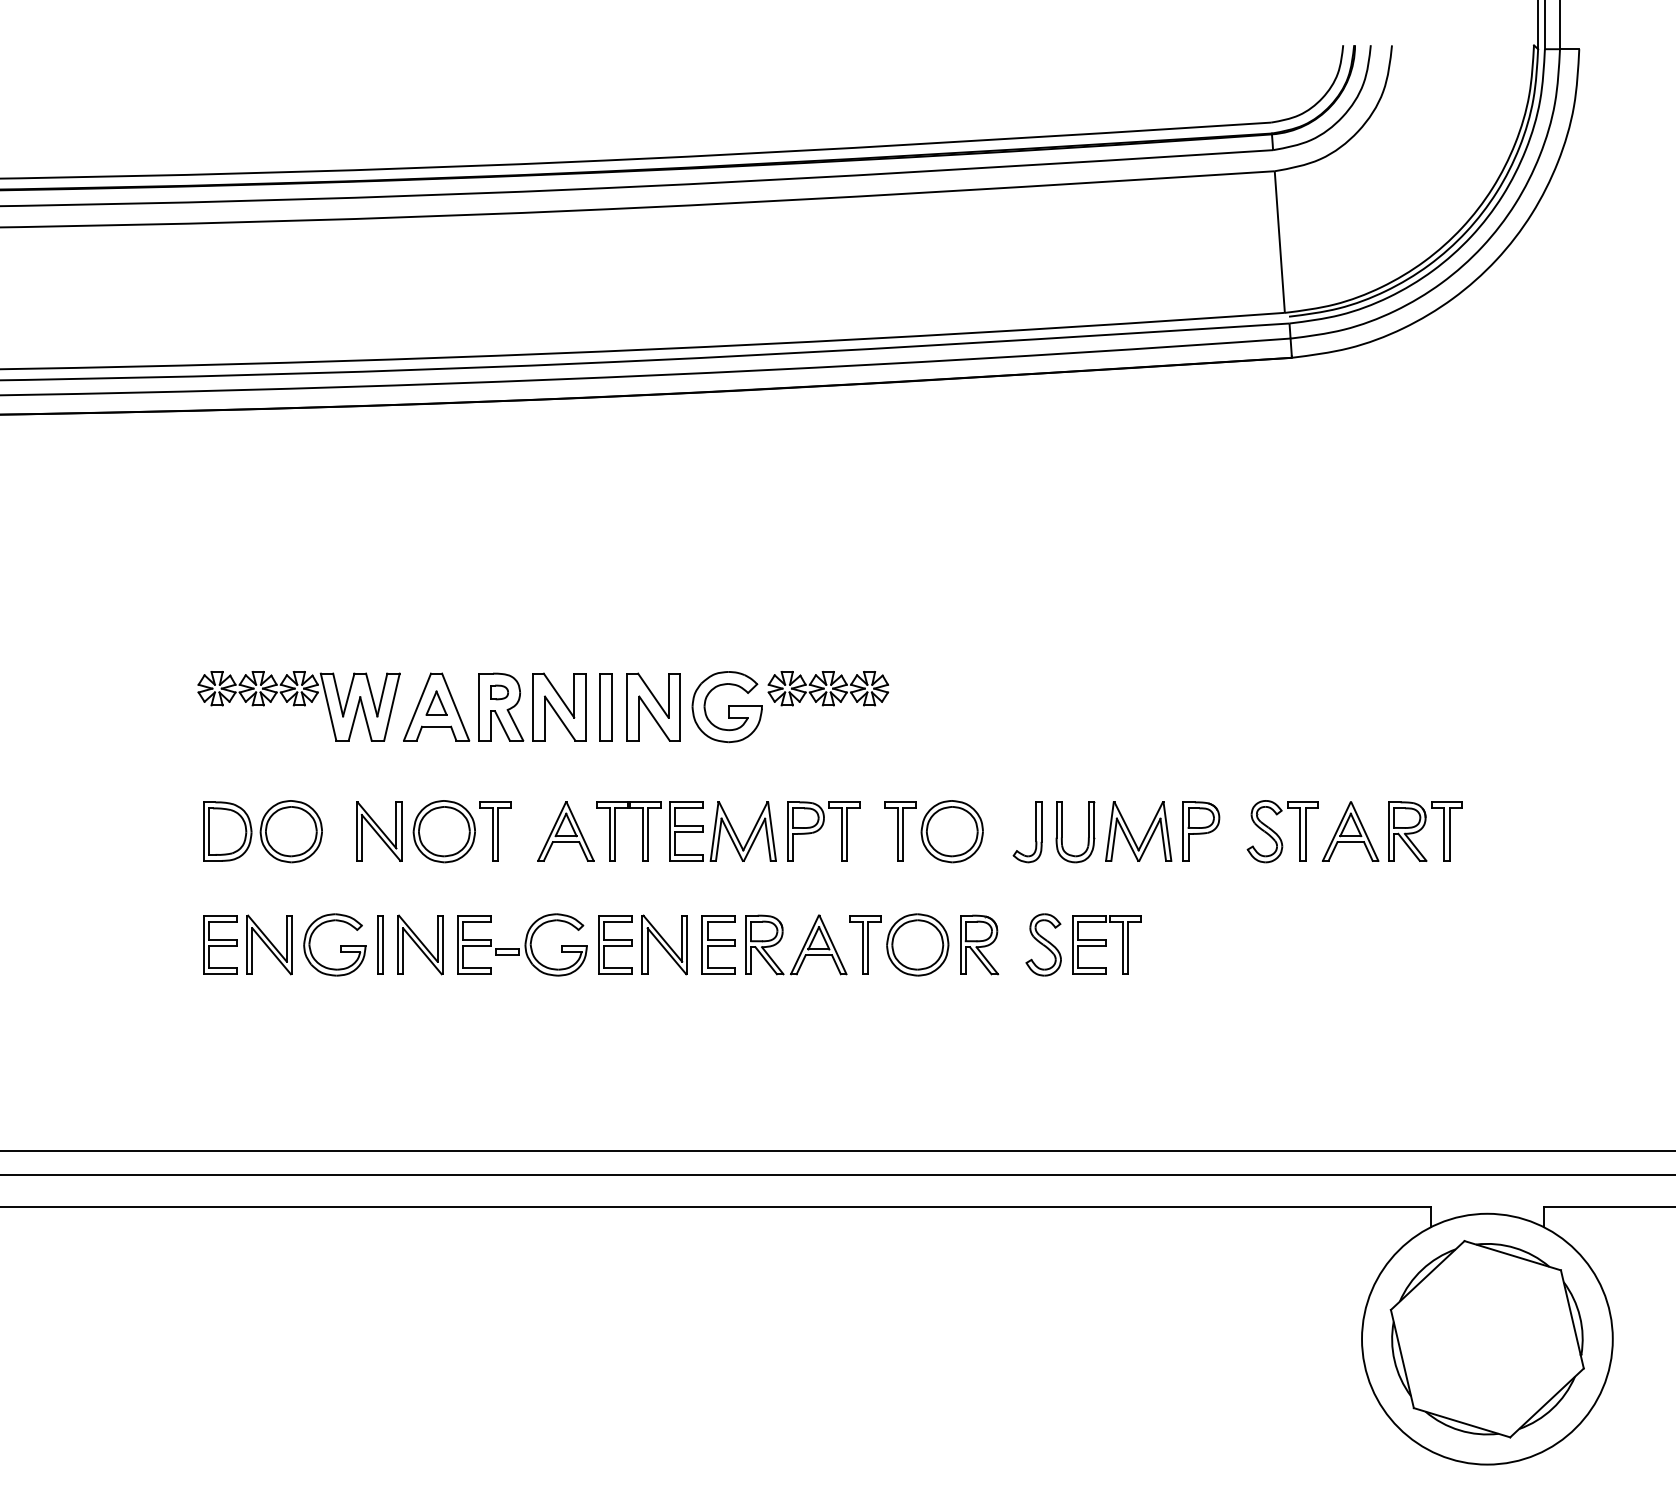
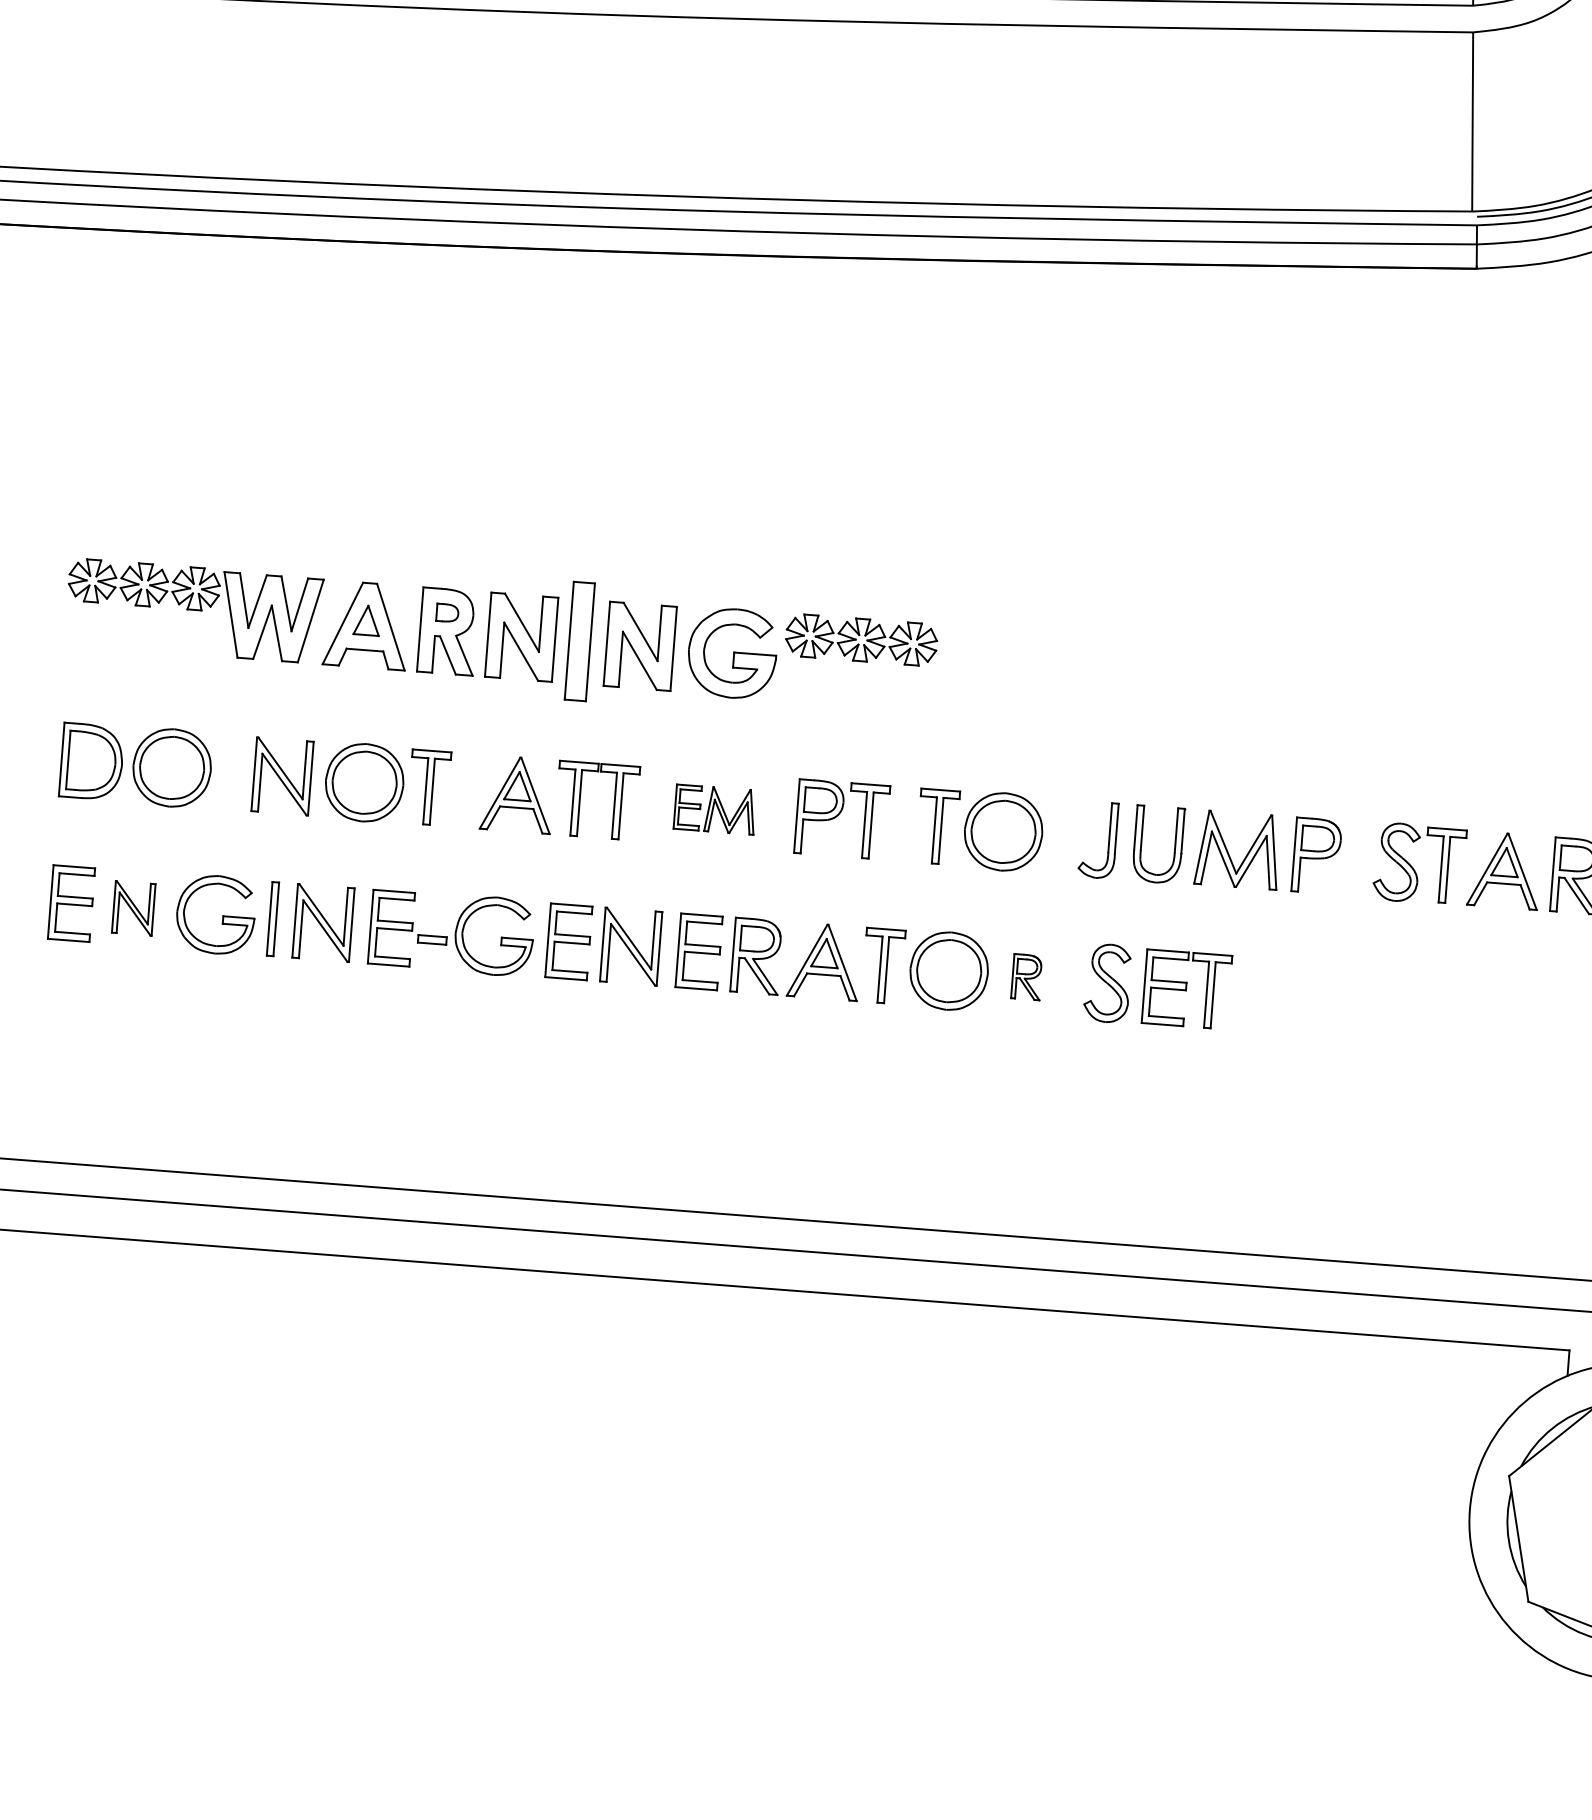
part: (605, 707) -> (579, 642), size x1.4
part: (722, 831) -> (714, 809), size x0.6
part: (269, 944) -> (133, 907), size x0.7
part: (979, 944) -> (1026, 976), size x0.6

